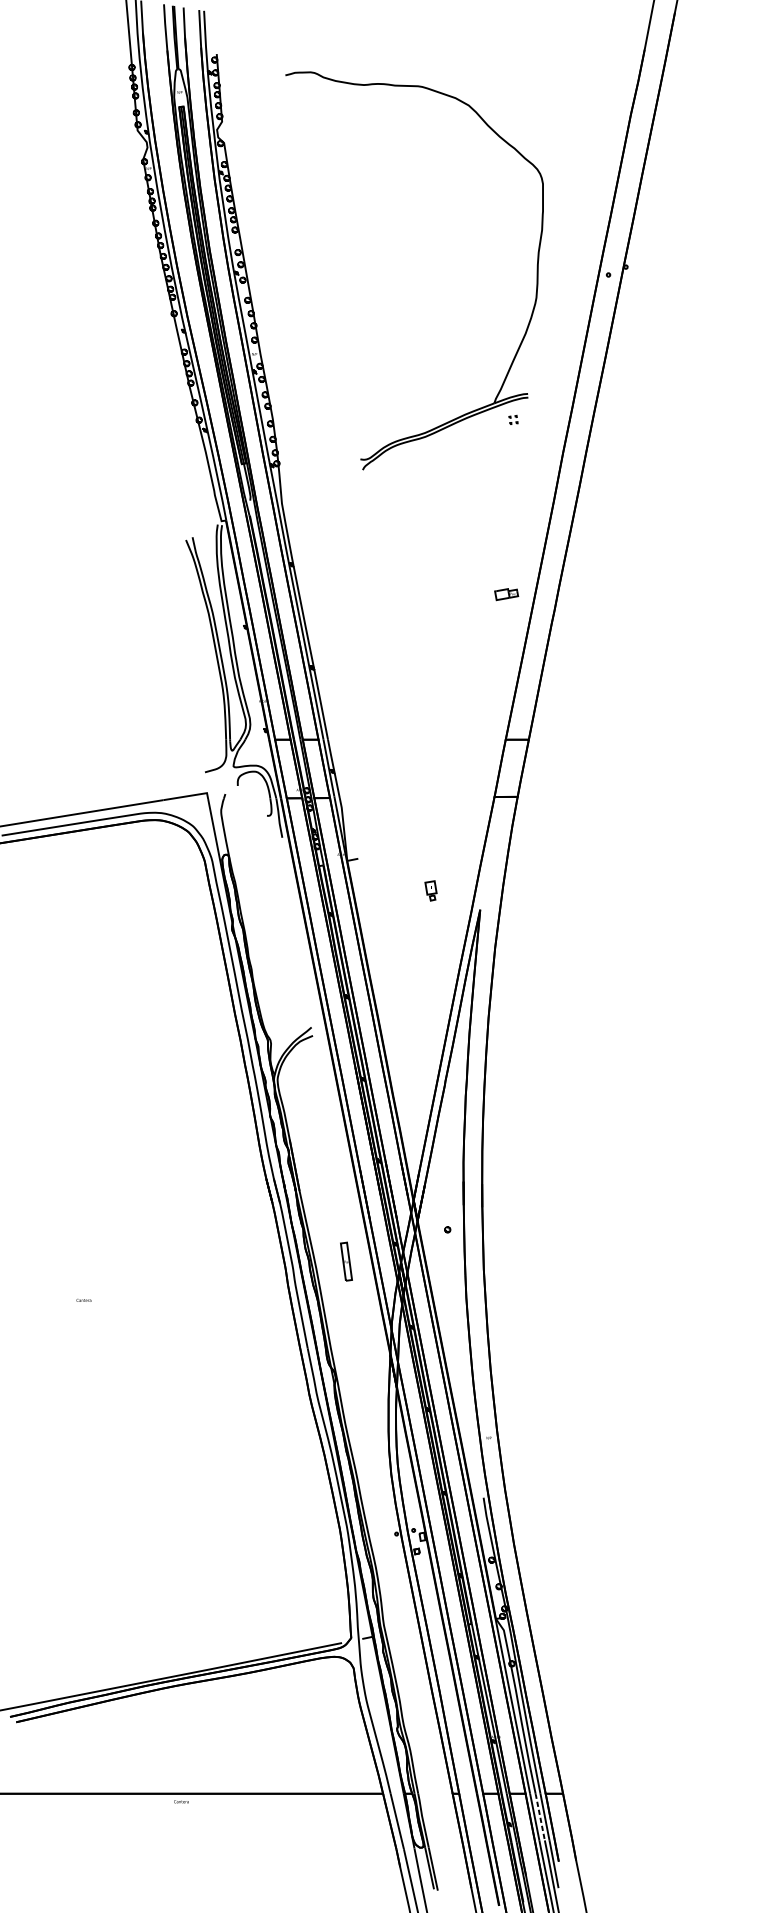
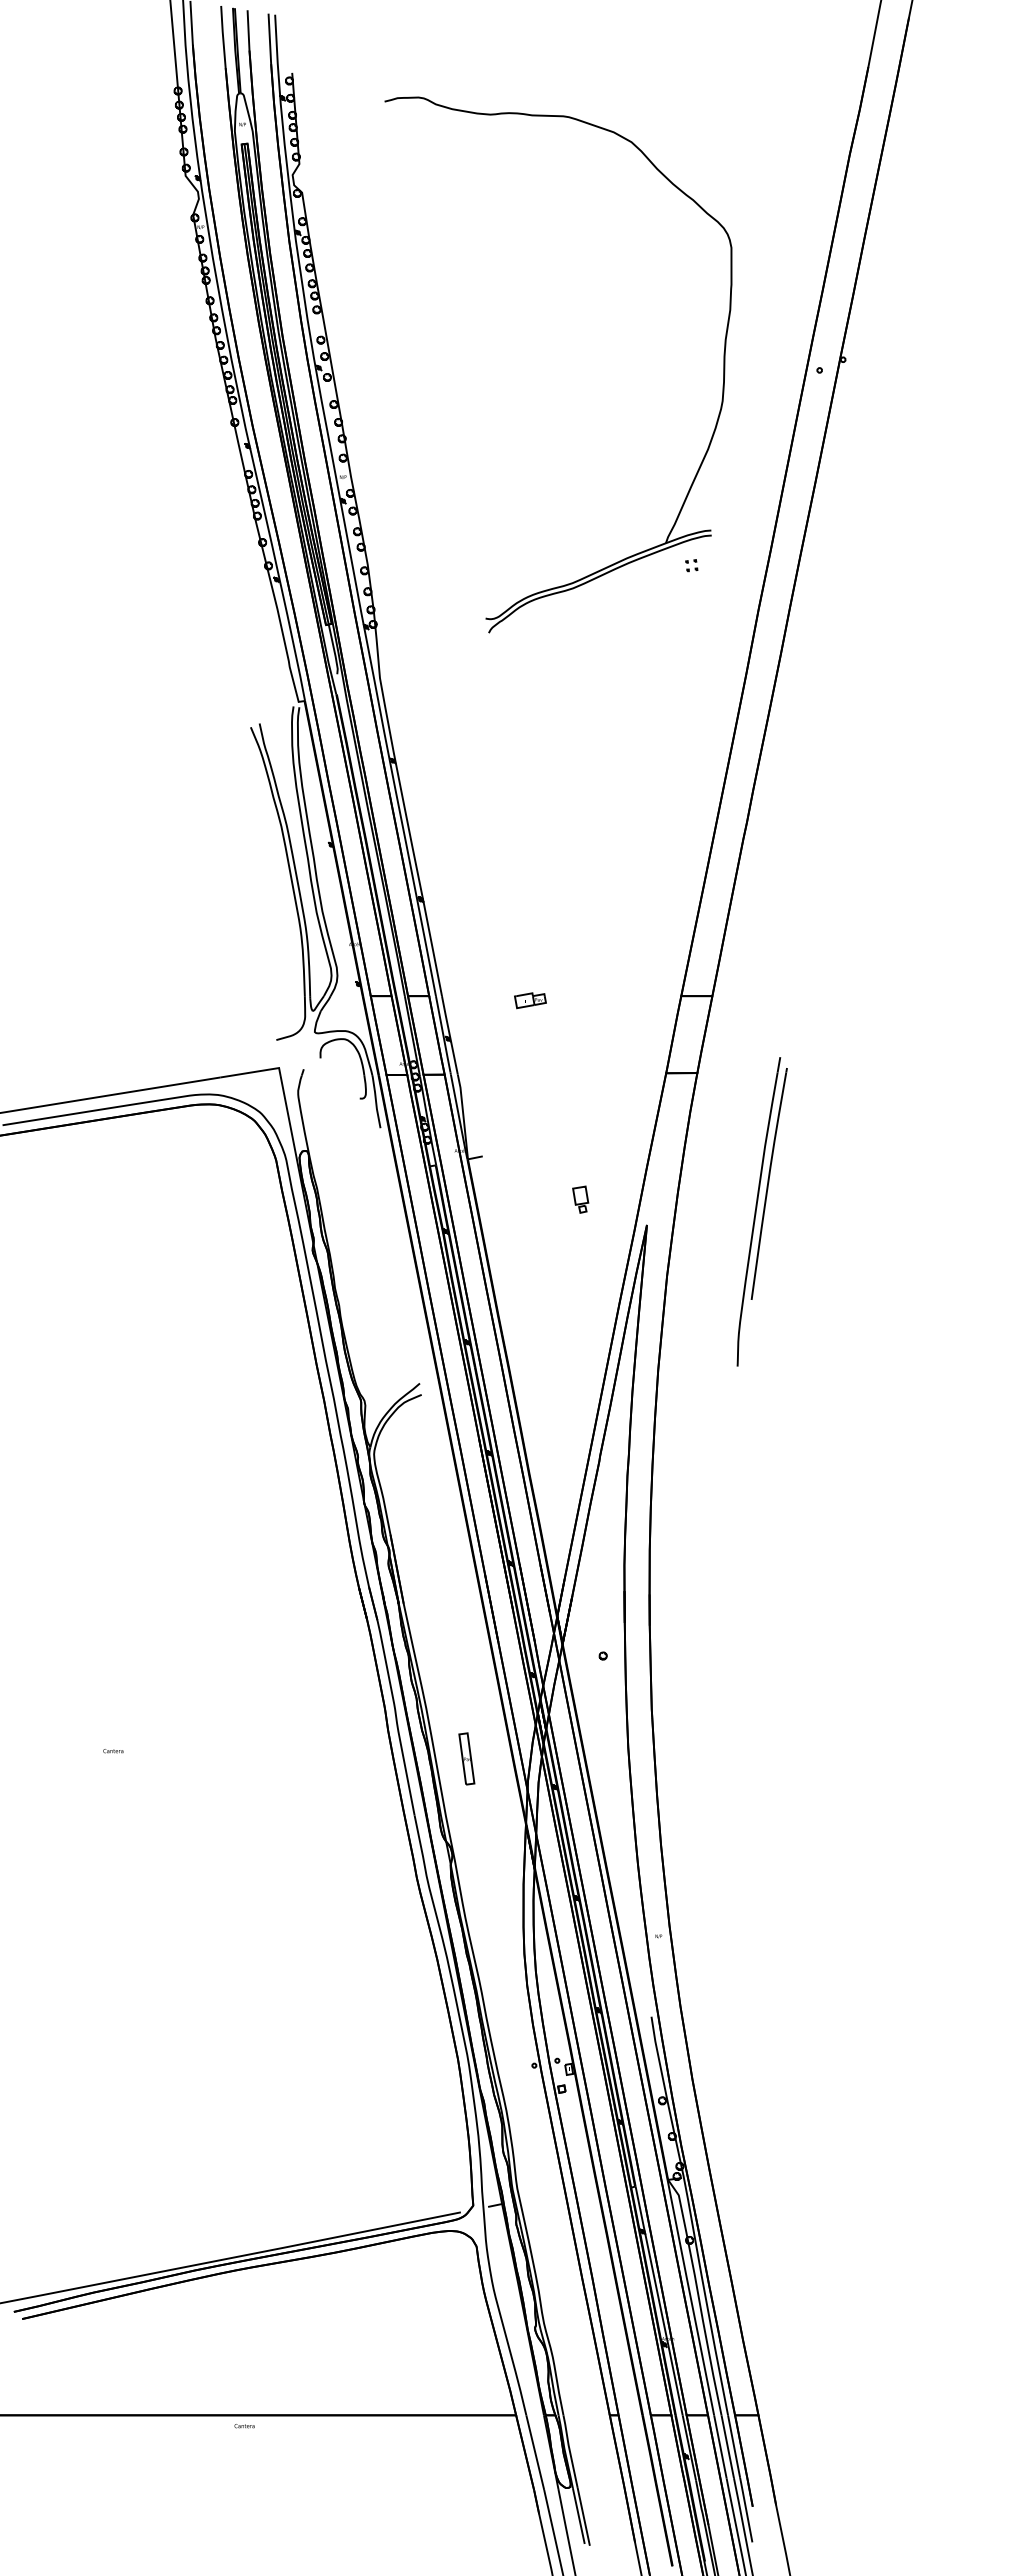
part: (506, 594) -> (530, 1000), moved
part: (565, 899) -> (761, 1211), added
part: (346, 1261) -> (466, 1758), moved
line: (540, 1816) -> (727, 2446), dashed -> solid

